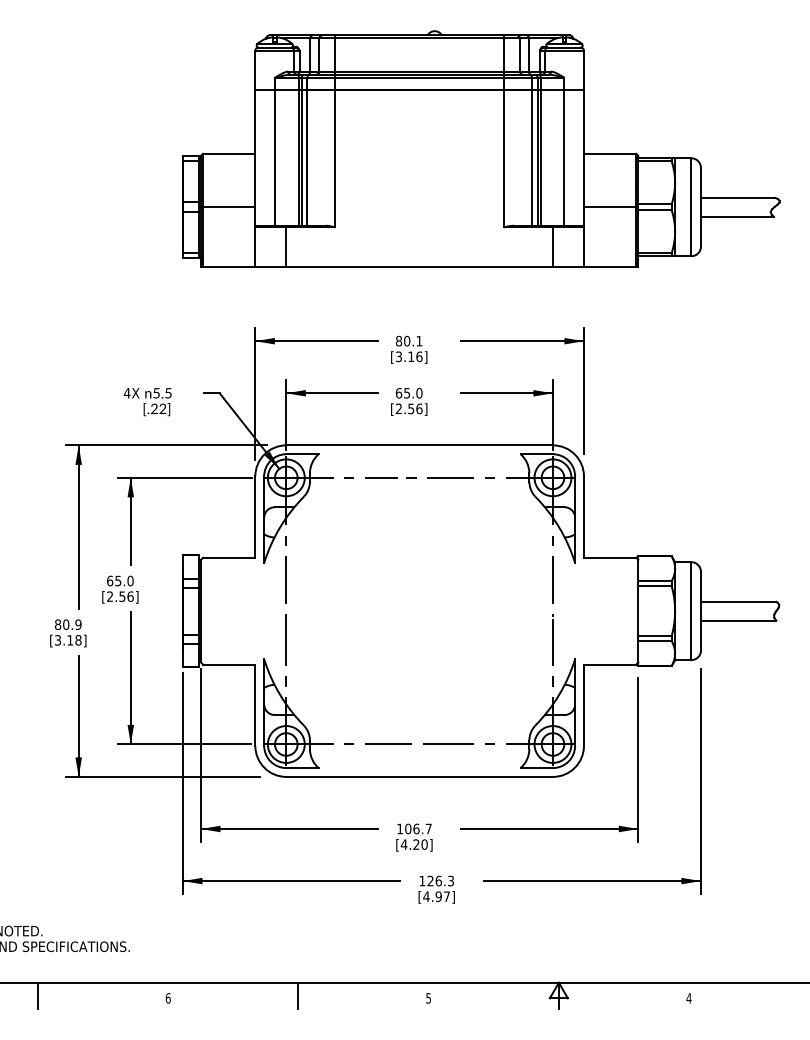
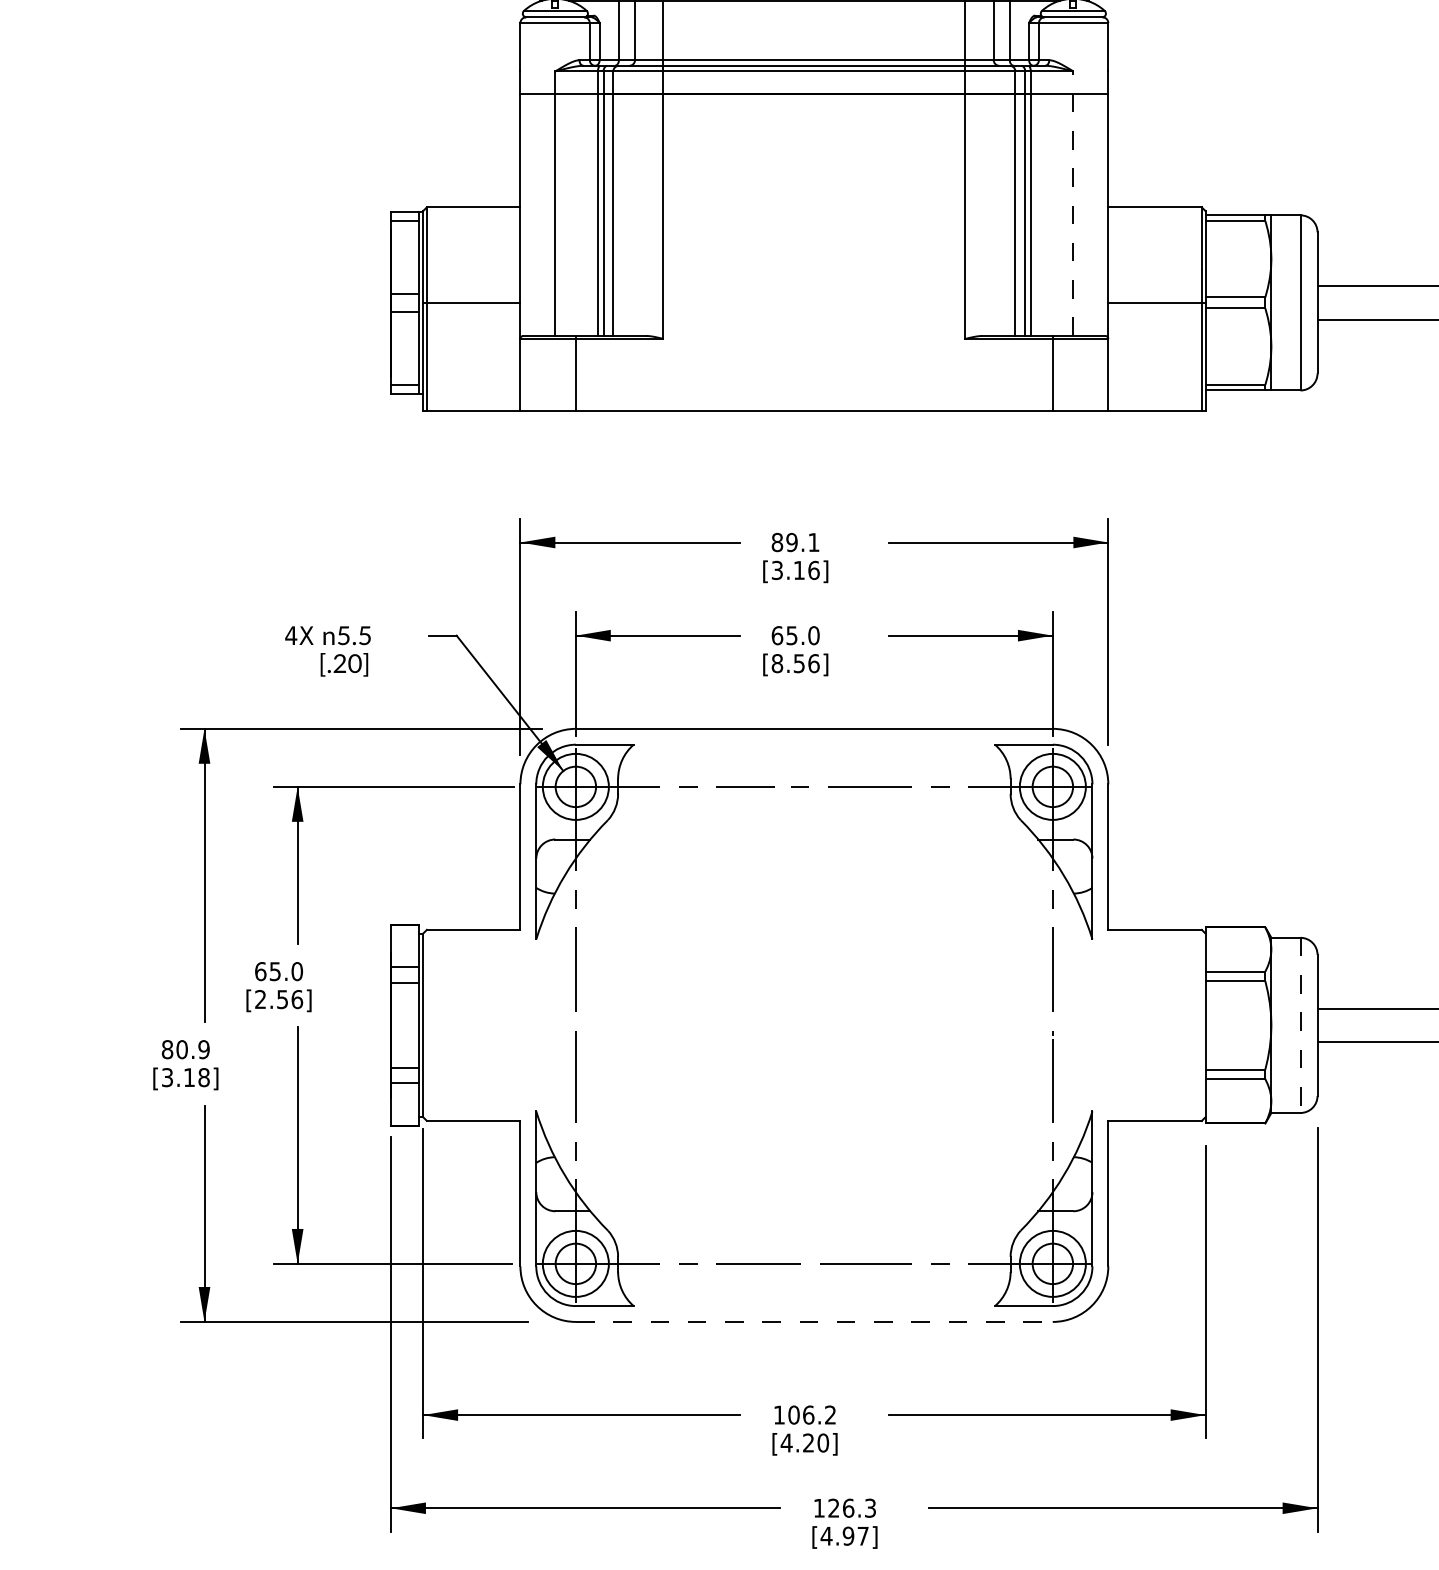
line: (564, 151) -> (1073, 203), solid -> dashed
text: (407, 341) -> (792, 543), 80.1 -> 89.1
text: (398, 408) -> (776, 662), [2.56] -> [8.56]
text: (162, 410) -> (354, 666), [.22] -> [.20]
line: (691, 611) -> (1300, 1026), solid -> dashed
line: (420, 776) -> (815, 1321), solid -> dashed
text: (428, 828) -> (830, 1414), 106.7 -> 106.2

